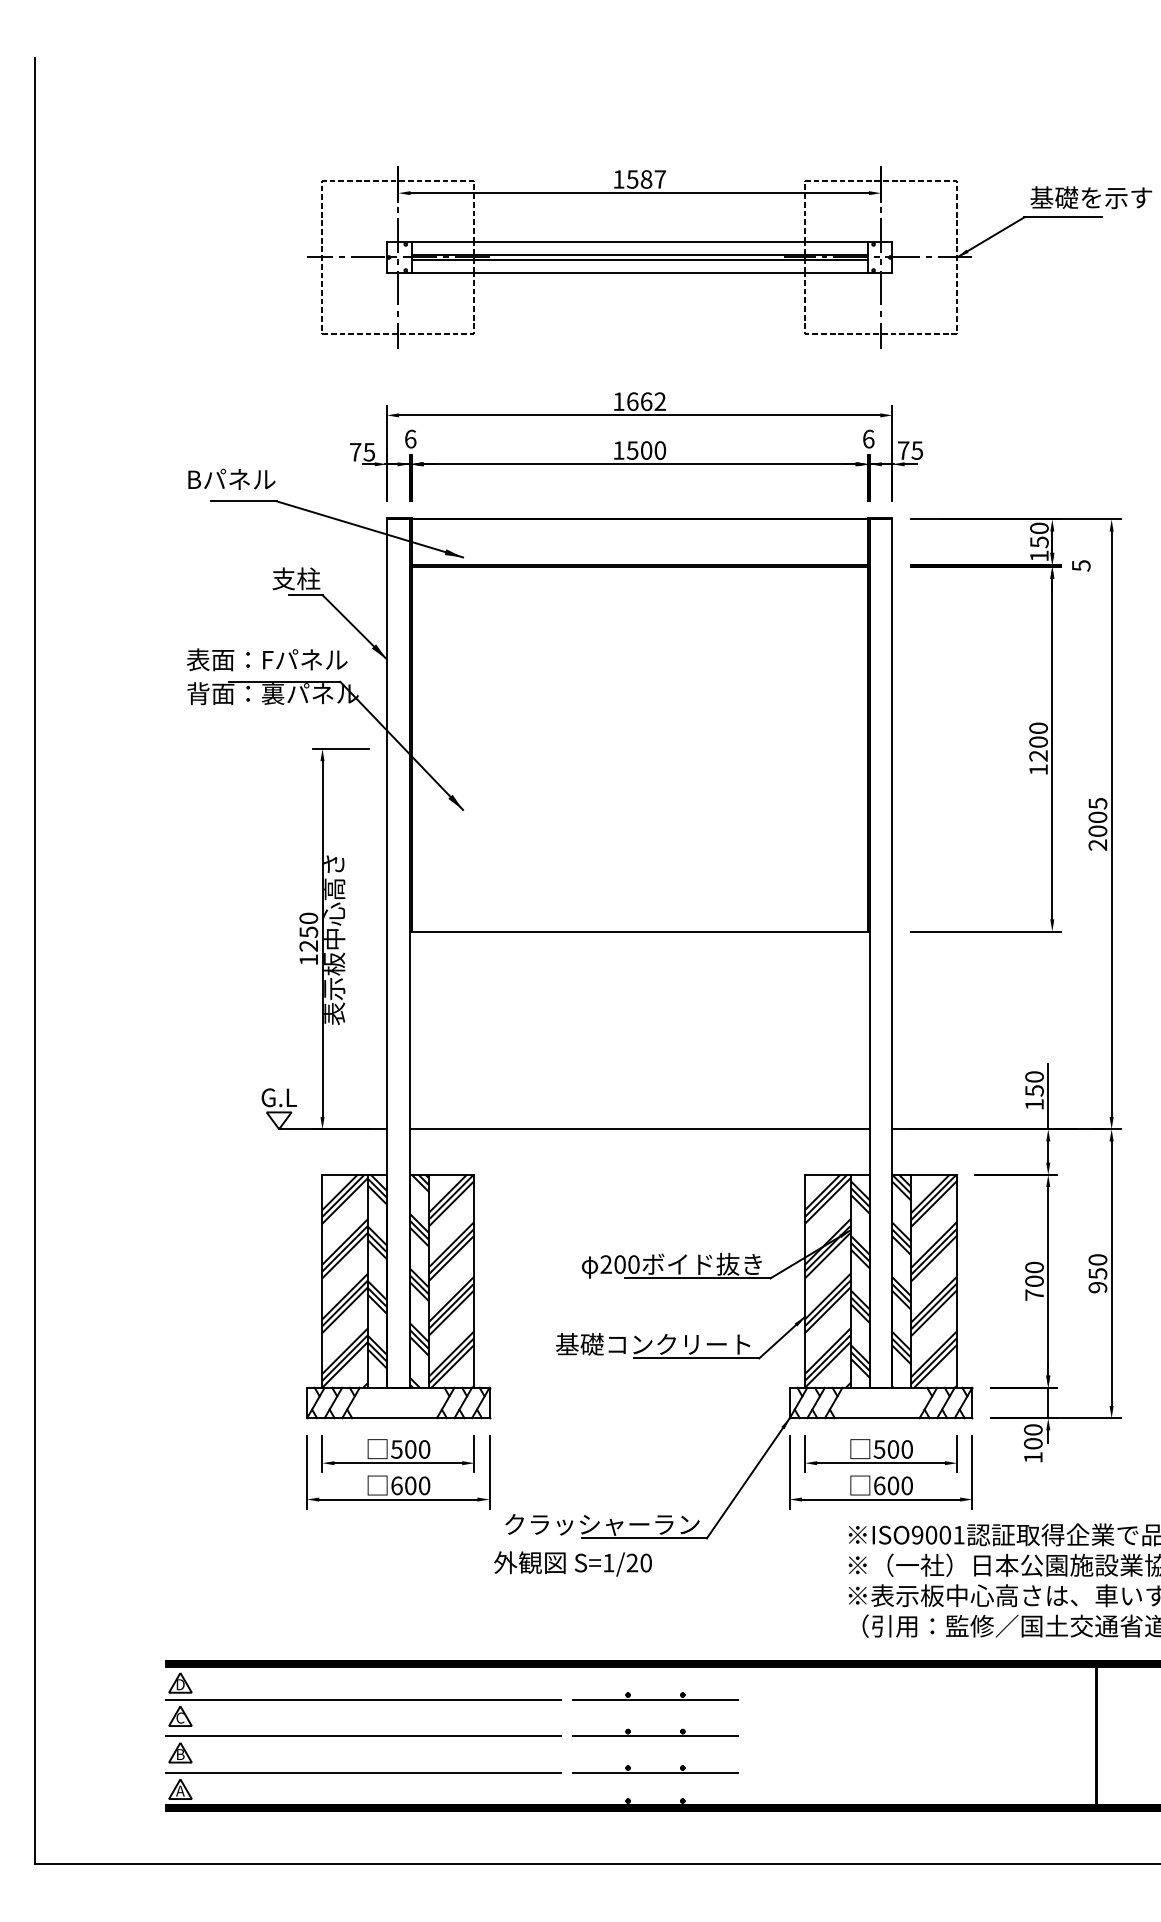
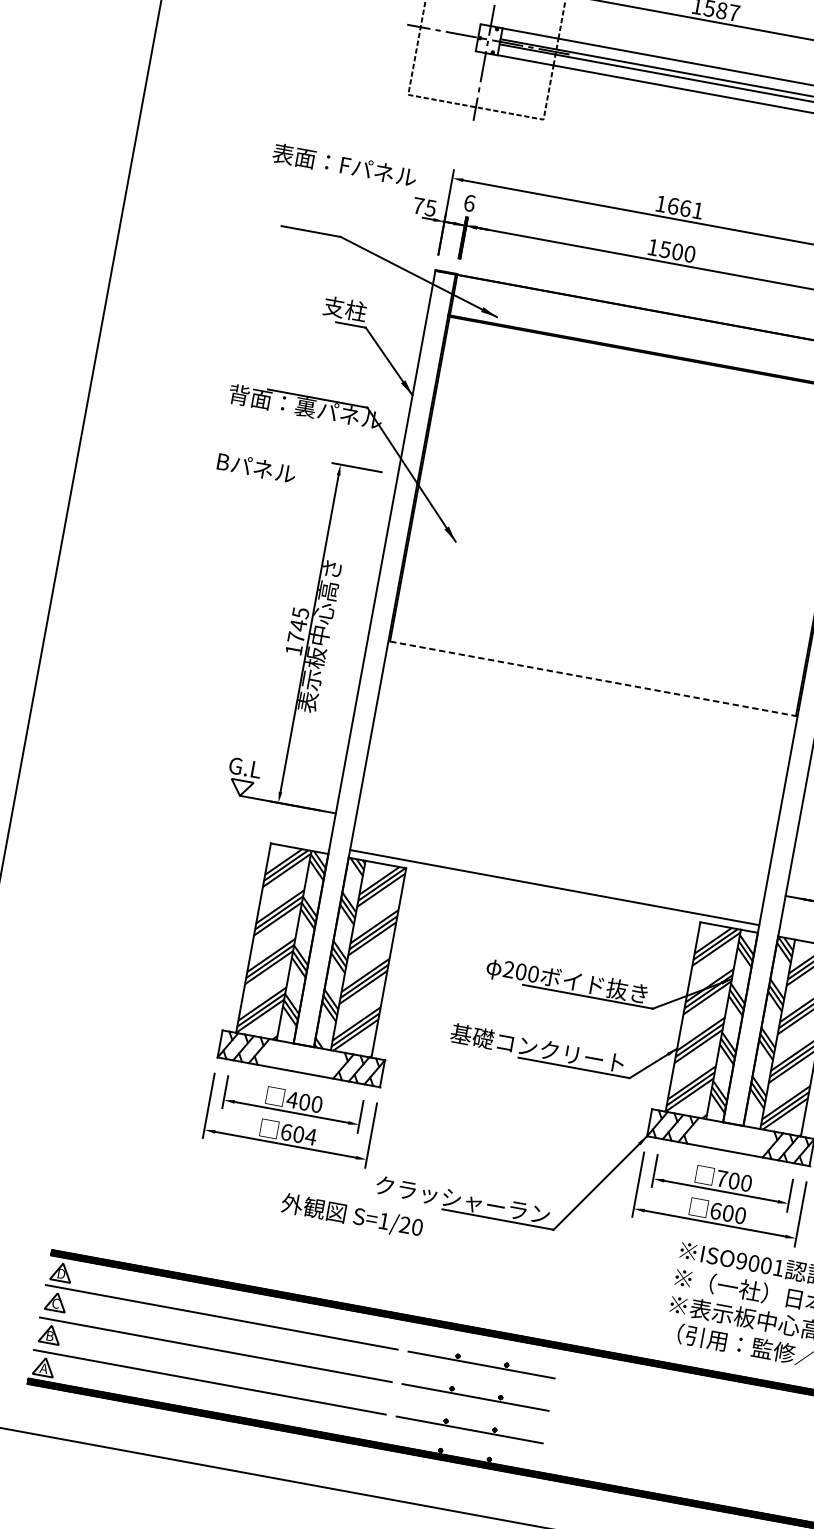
text: (660, 401) -> (698, 210), 1662 -> 1661
text: (231, 478) -> (256, 467), moved
text: (266, 659) -> (344, 164), moved
text: (308, 931) -> (298, 624), 1250 -> 1745
line: (639, 931) -> (592, 678), solid -> dashed
line: (639, 1129) -> (554, 887), moved
text: (396, 1449) -> (292, 1099), 500 -> 400
text: (879, 1449) -> (721, 1178), 500 -> 700
text: (424, 1485) -> (311, 1136), 600 -> 604
text: (572, 1563) -> (351, 1215), moved

